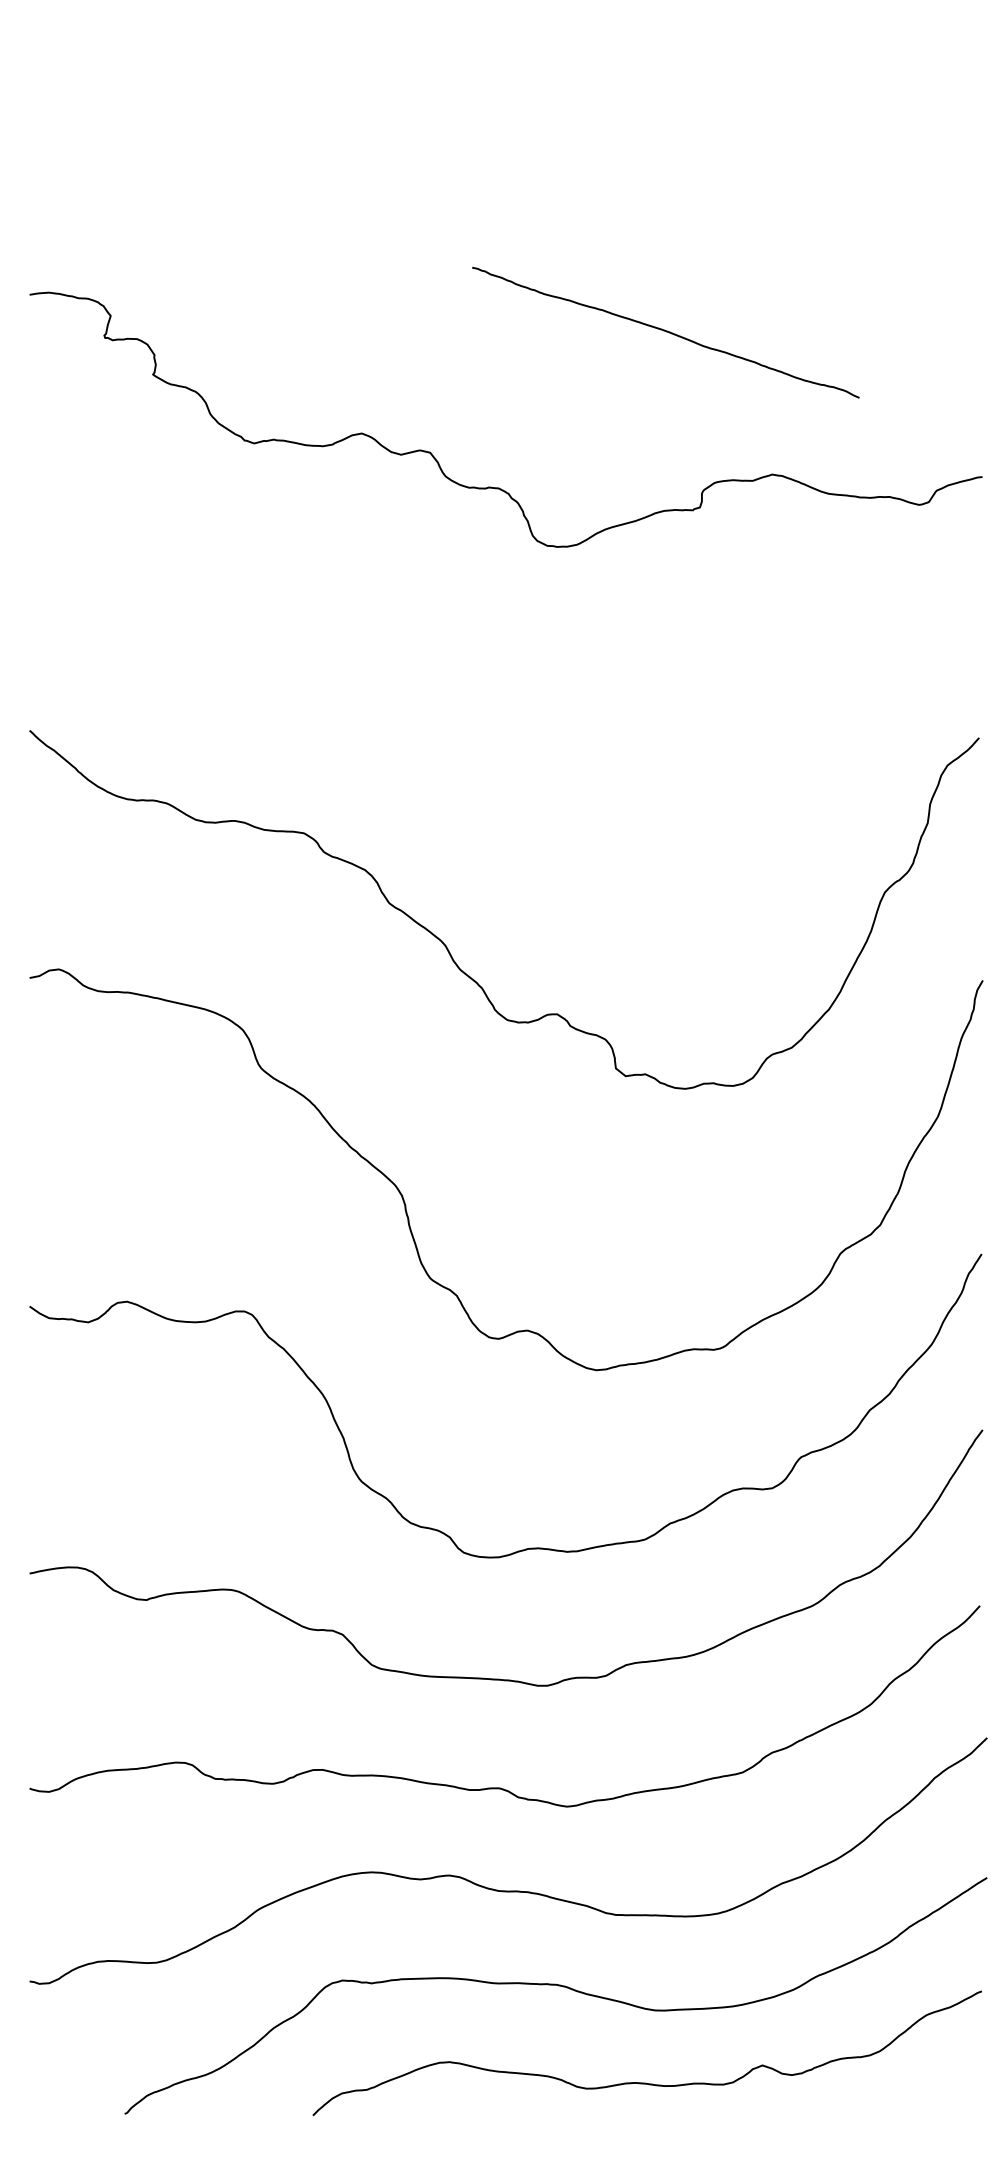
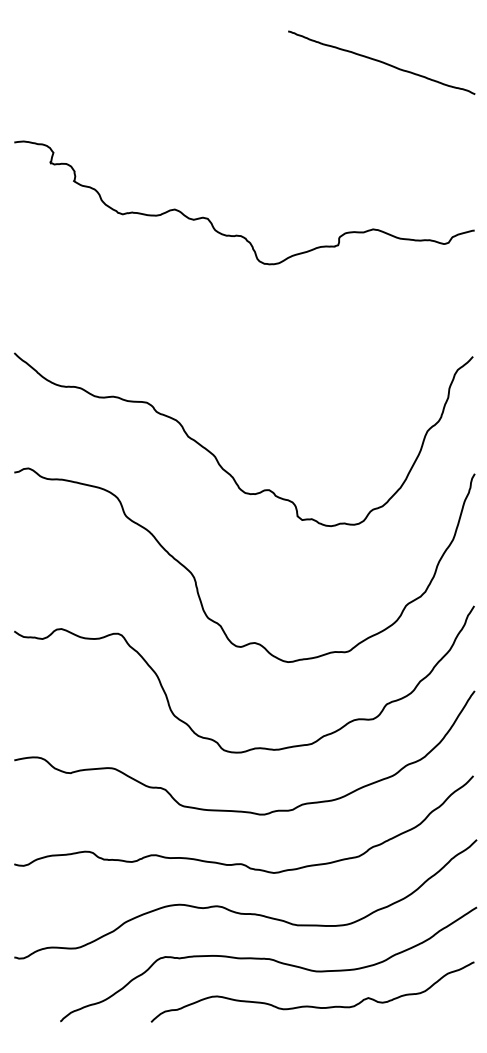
curve: (665, 331) -> (381, 62), moved

